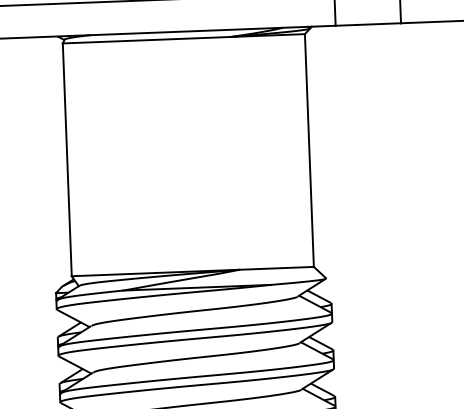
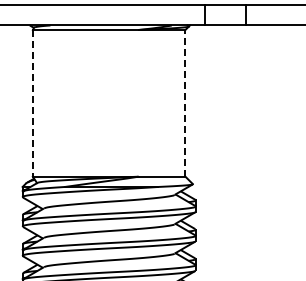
line: (309, 149) -> (185, 102), solid -> dashed
line: (66, 160) -> (32, 103), solid -> dashed

